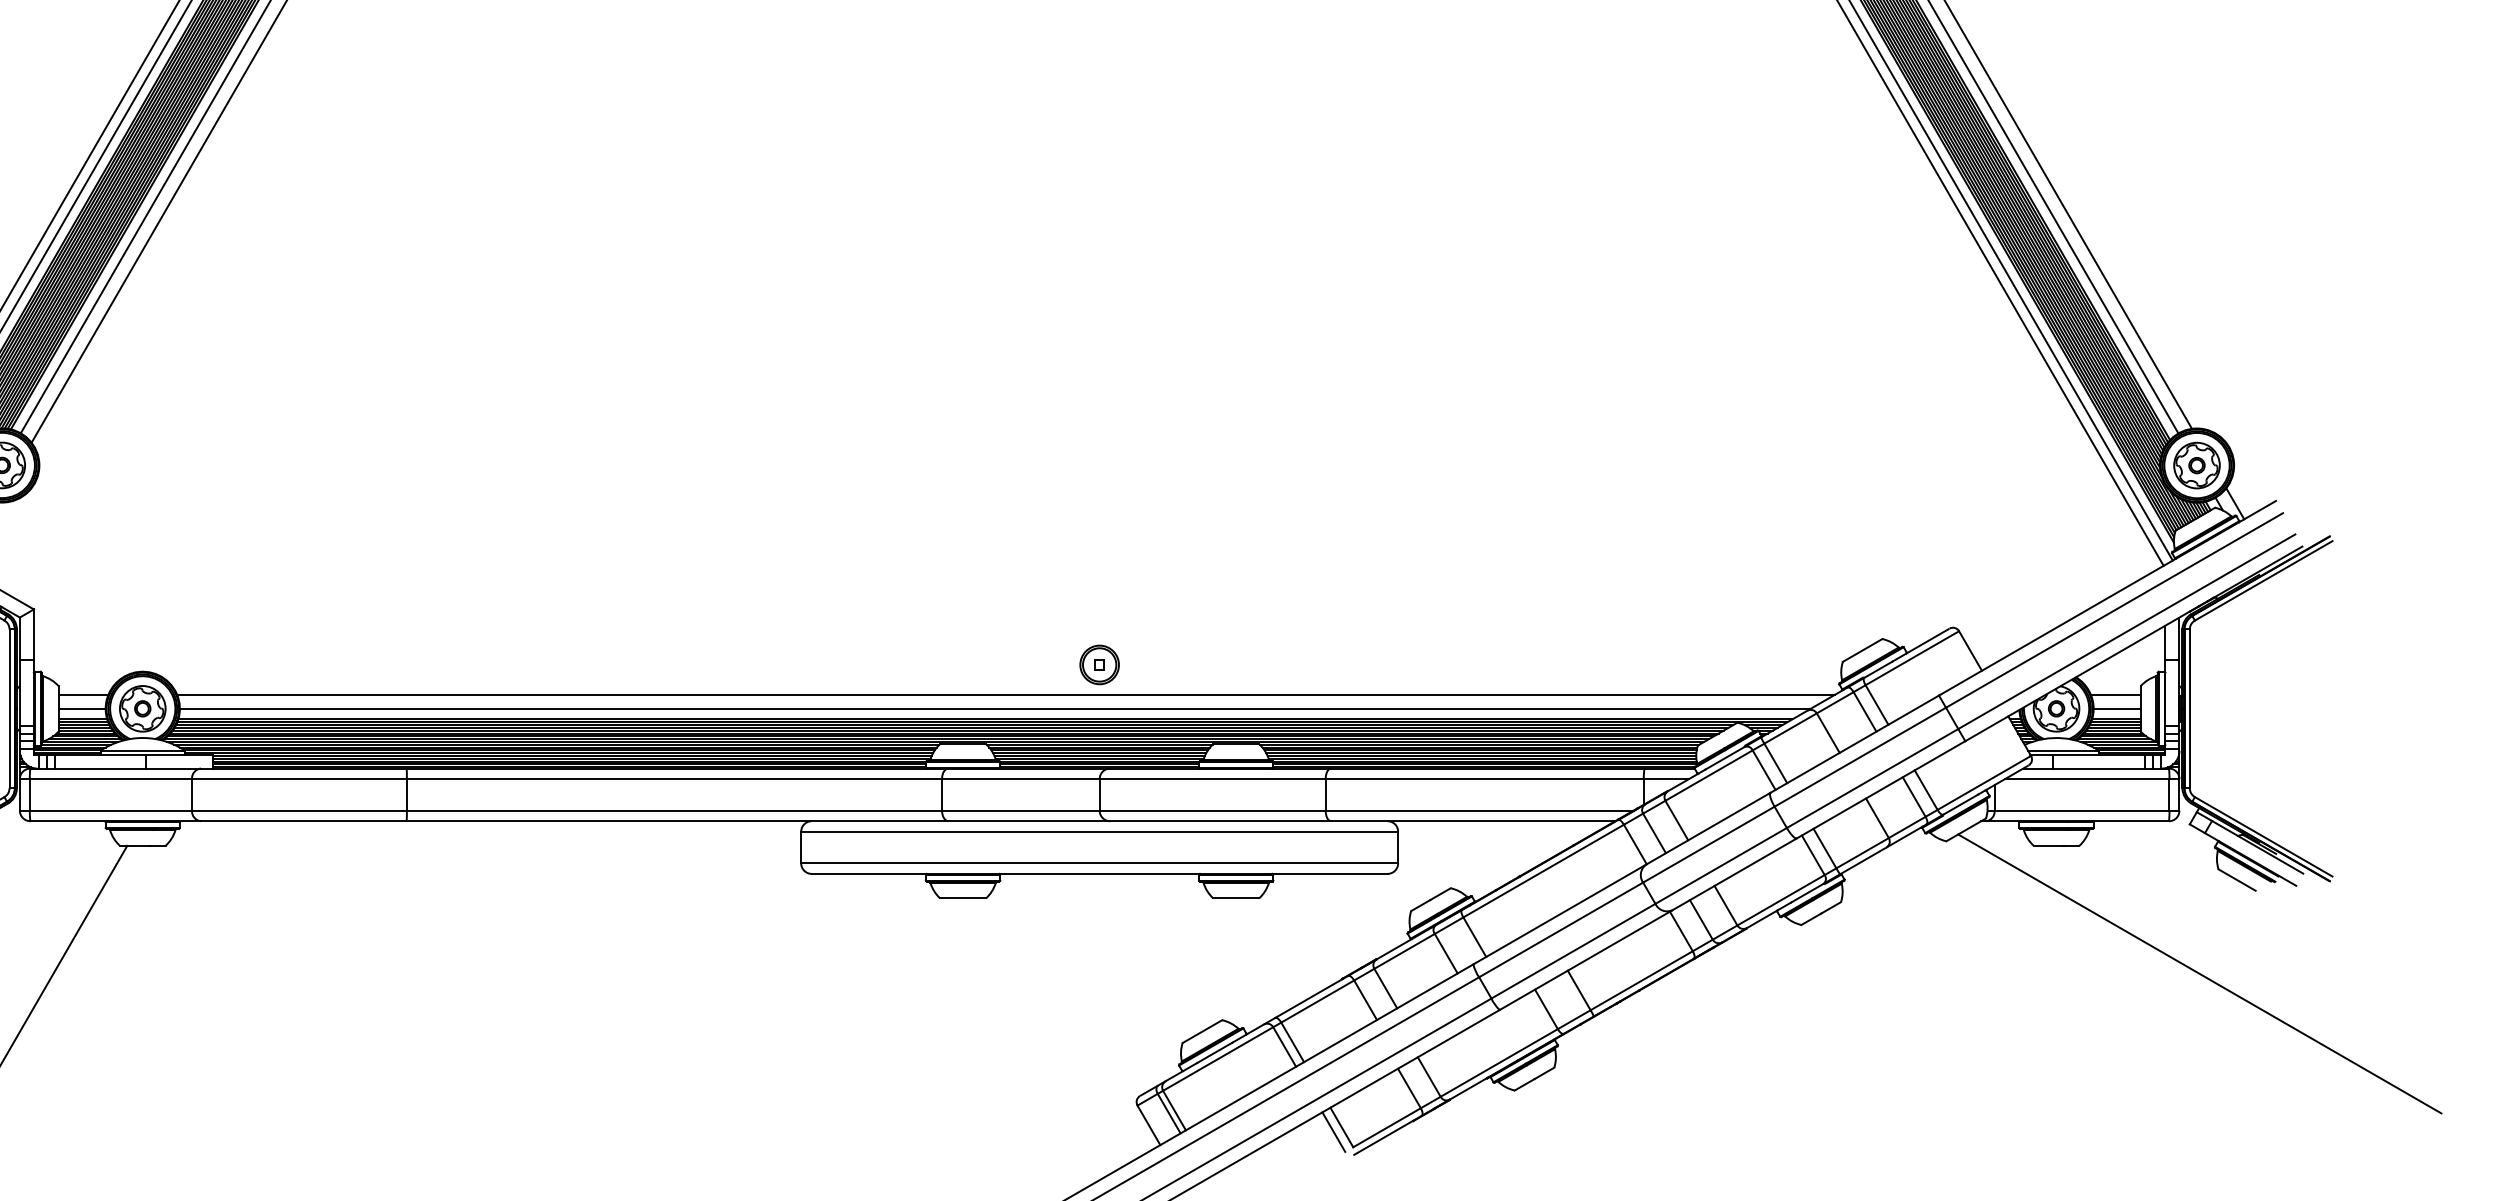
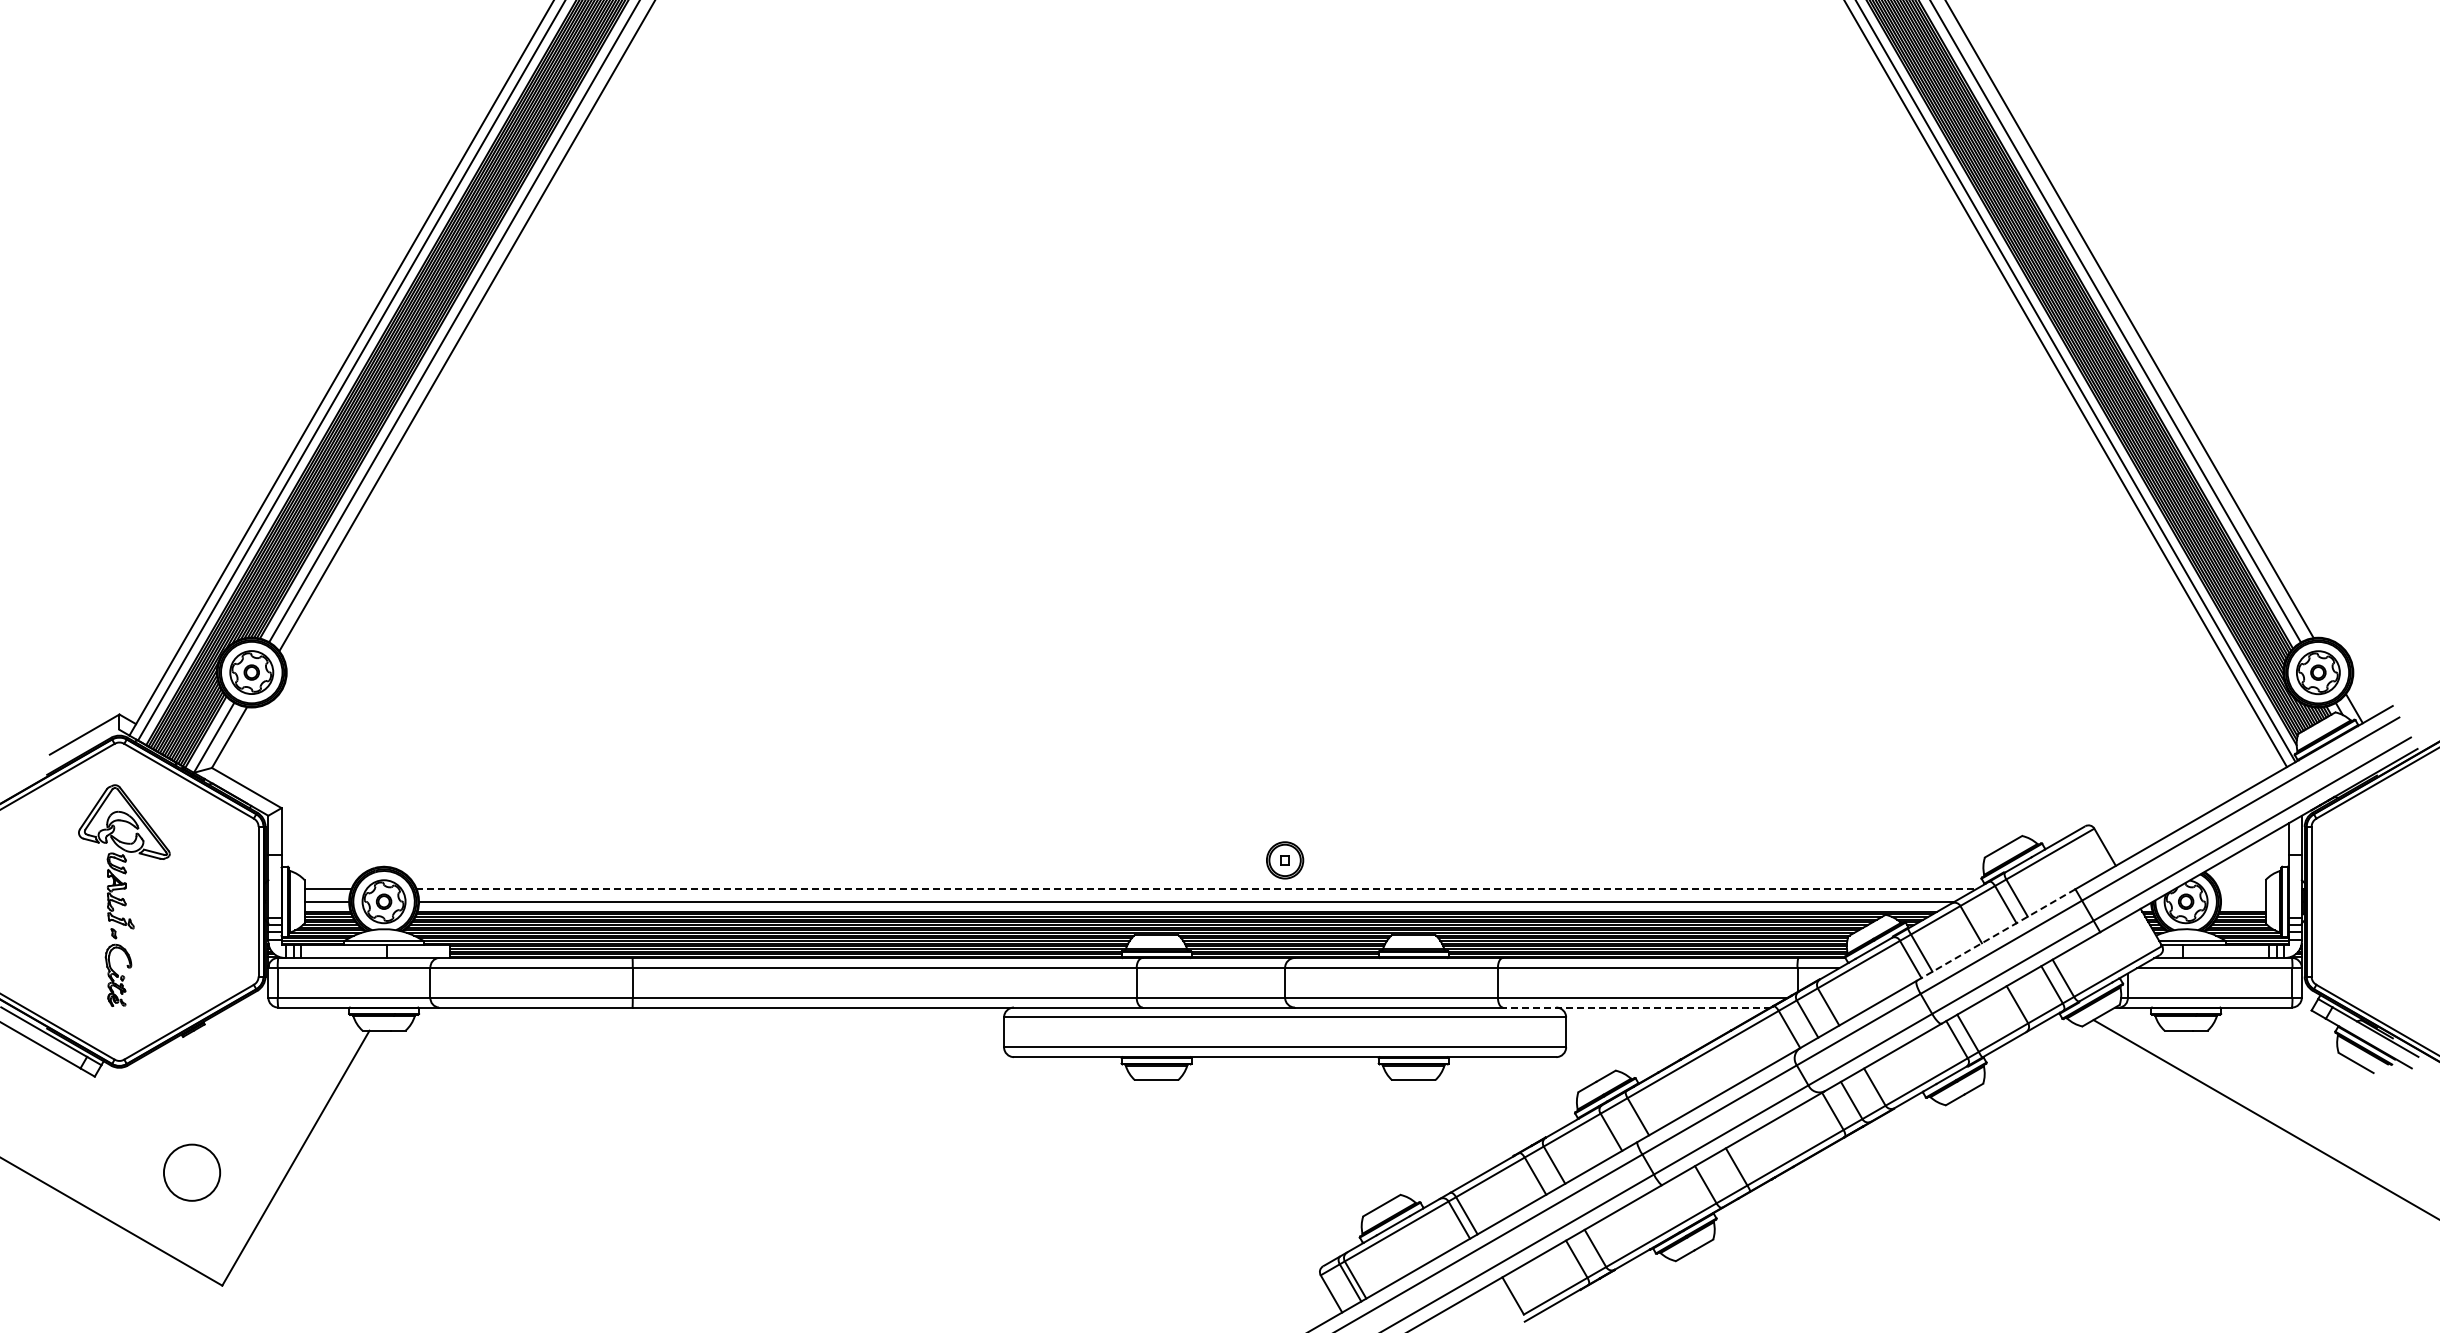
line: (1005, 694) -> (1196, 888), solid -> dashed
line: (2115, 694) -> (2241, 888), removed
line: (2117, 708) -> (2243, 901), removed
line: (1855, 744) -> (1996, 935), solid -> dashed
line: (1472, 821) -> (1636, 1007), solid -> dashed
line: (1333, 1131) -> (1505, 1299), removed

